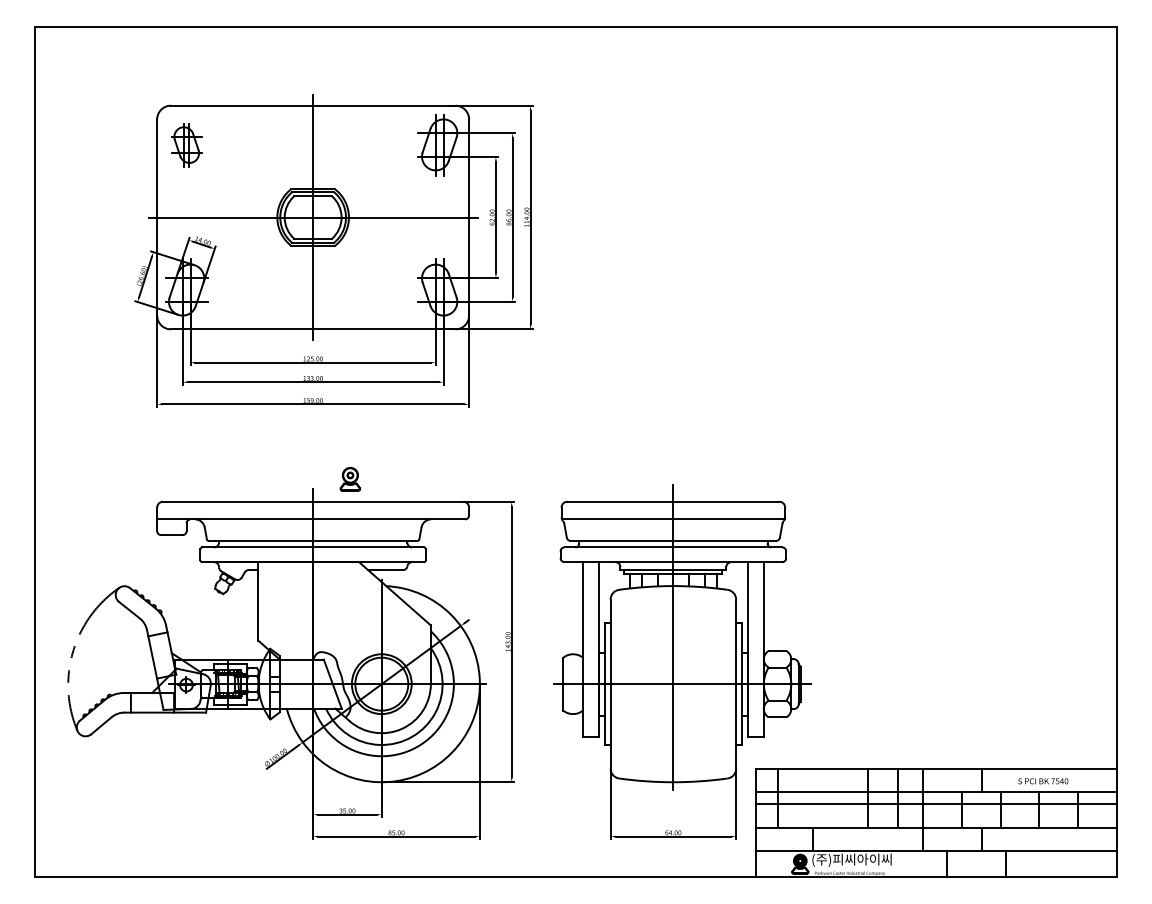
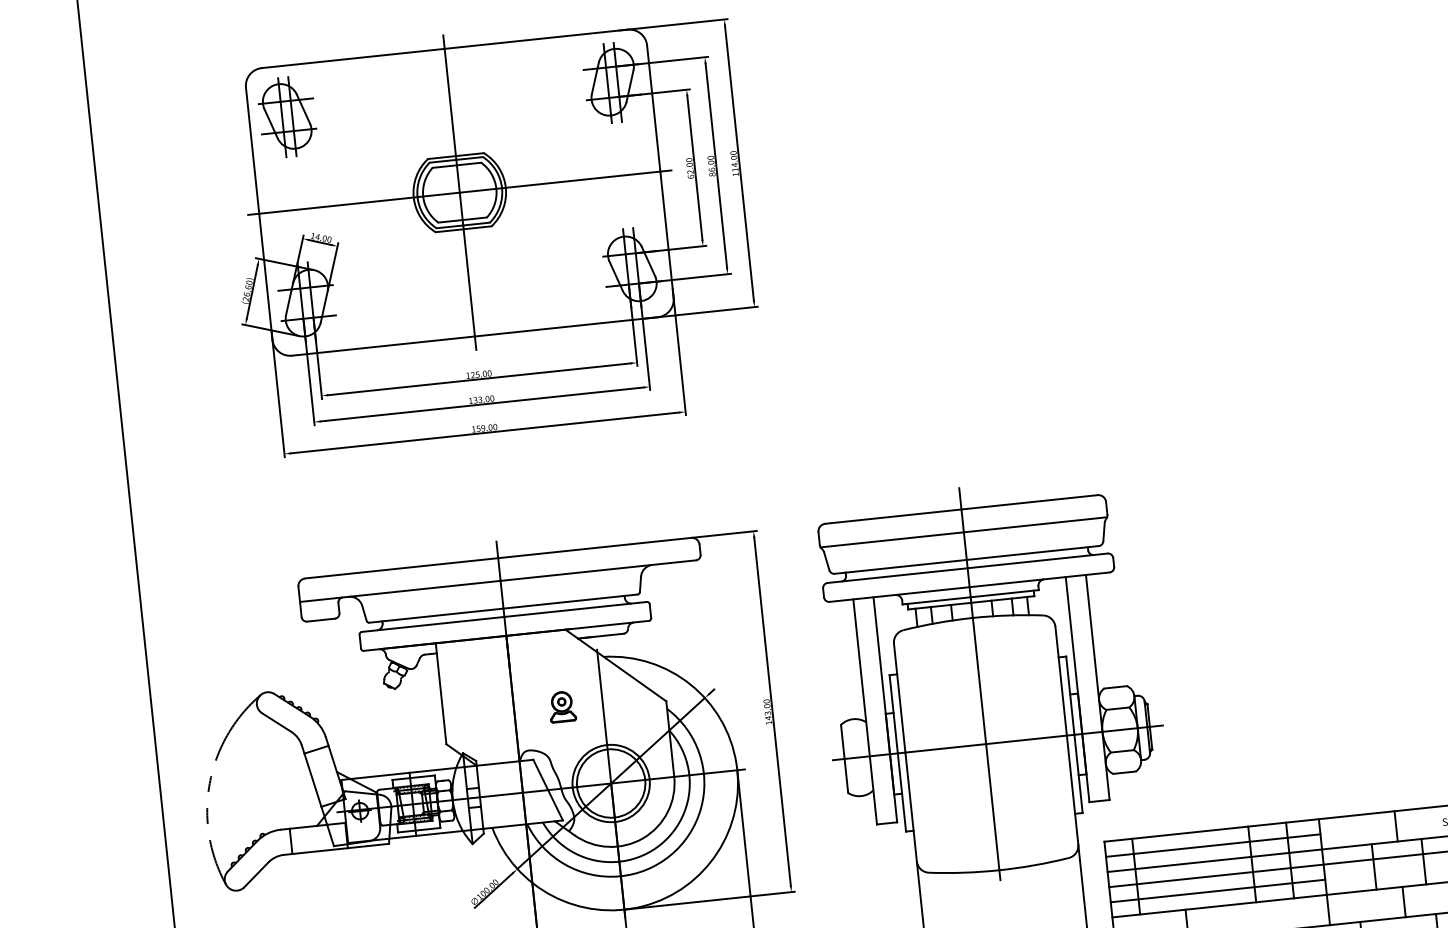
part: (186, 145) -> (287, 117), size x1.43
part: (350, 478) -> (562, 705), moved
line: (839, 780) -> (1212, 845), added
line: (839, 815) -> (1217, 890), added

